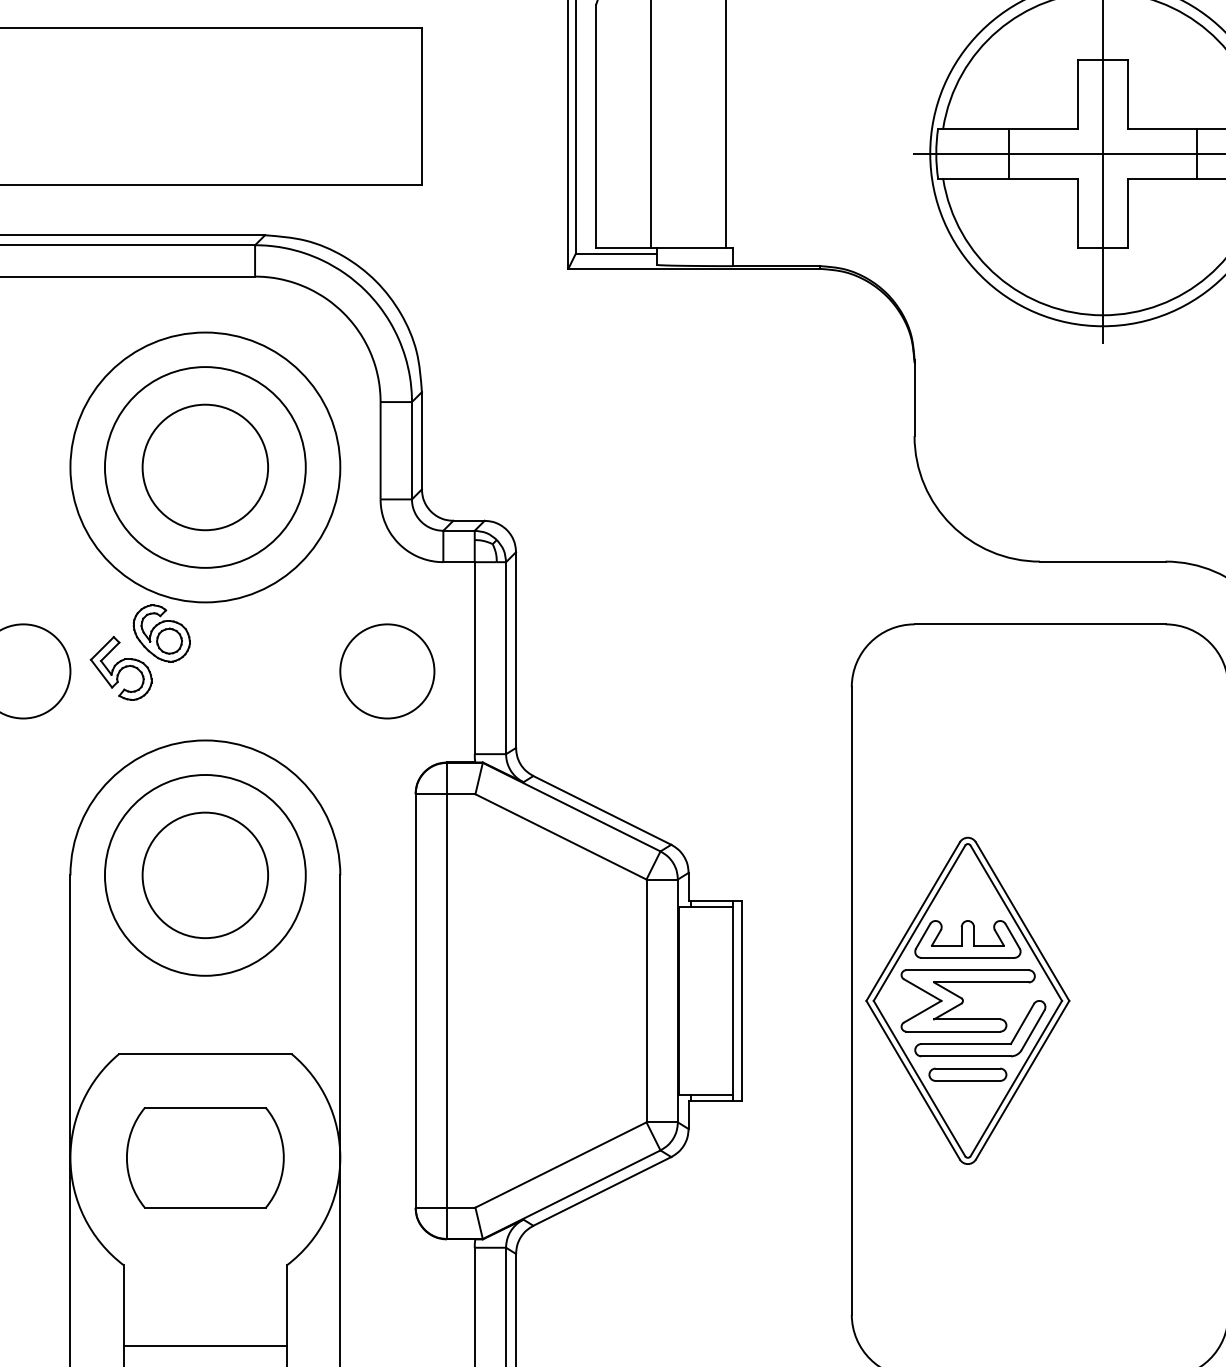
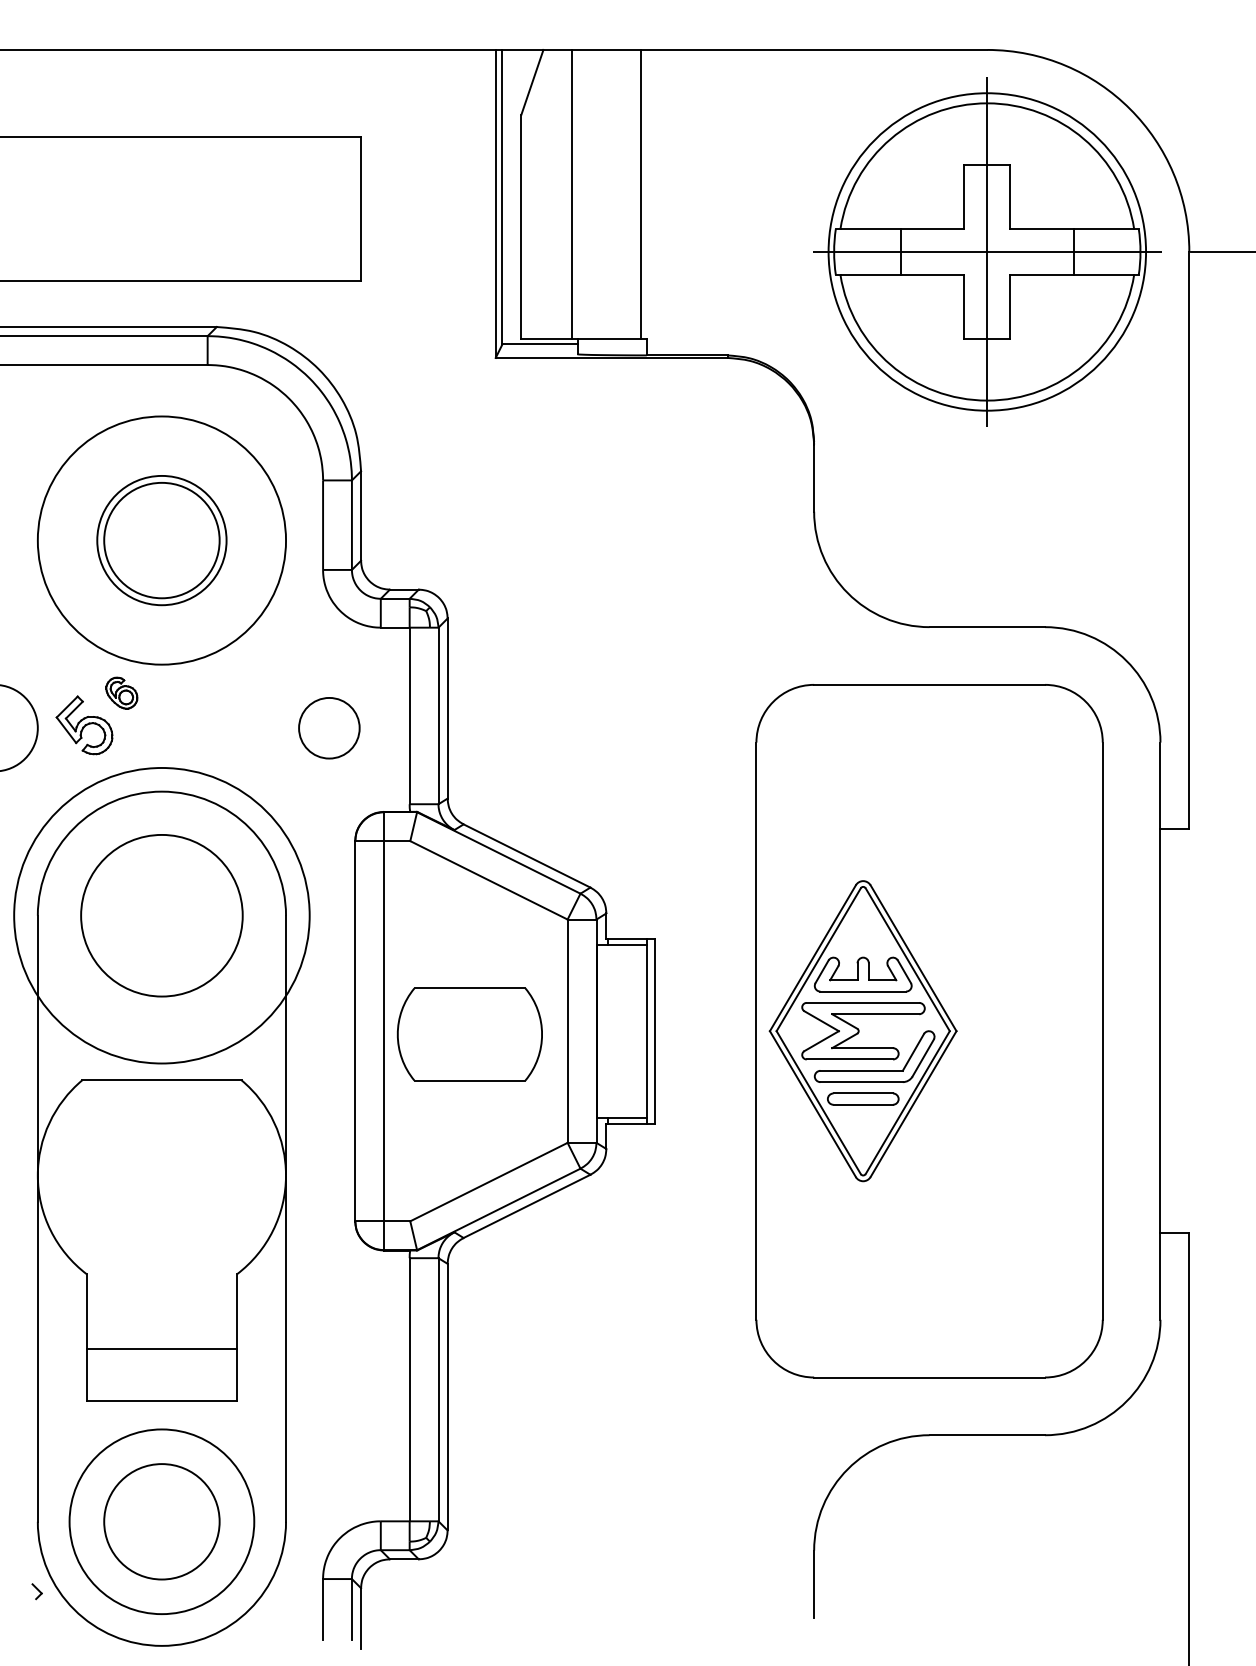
circle: (204, 467) -> (161, 540), size x0.7
part: (161, 632) -> (121, 692), size x0.6
circle: (387, 671) -> (329, 728), size x0.7
circle: (204, 875) -> (161, 915), size x1.4
circle: (204, 875) -> (161, 915), size x1.6
part: (204, 1157) -> (469, 1034), moved

